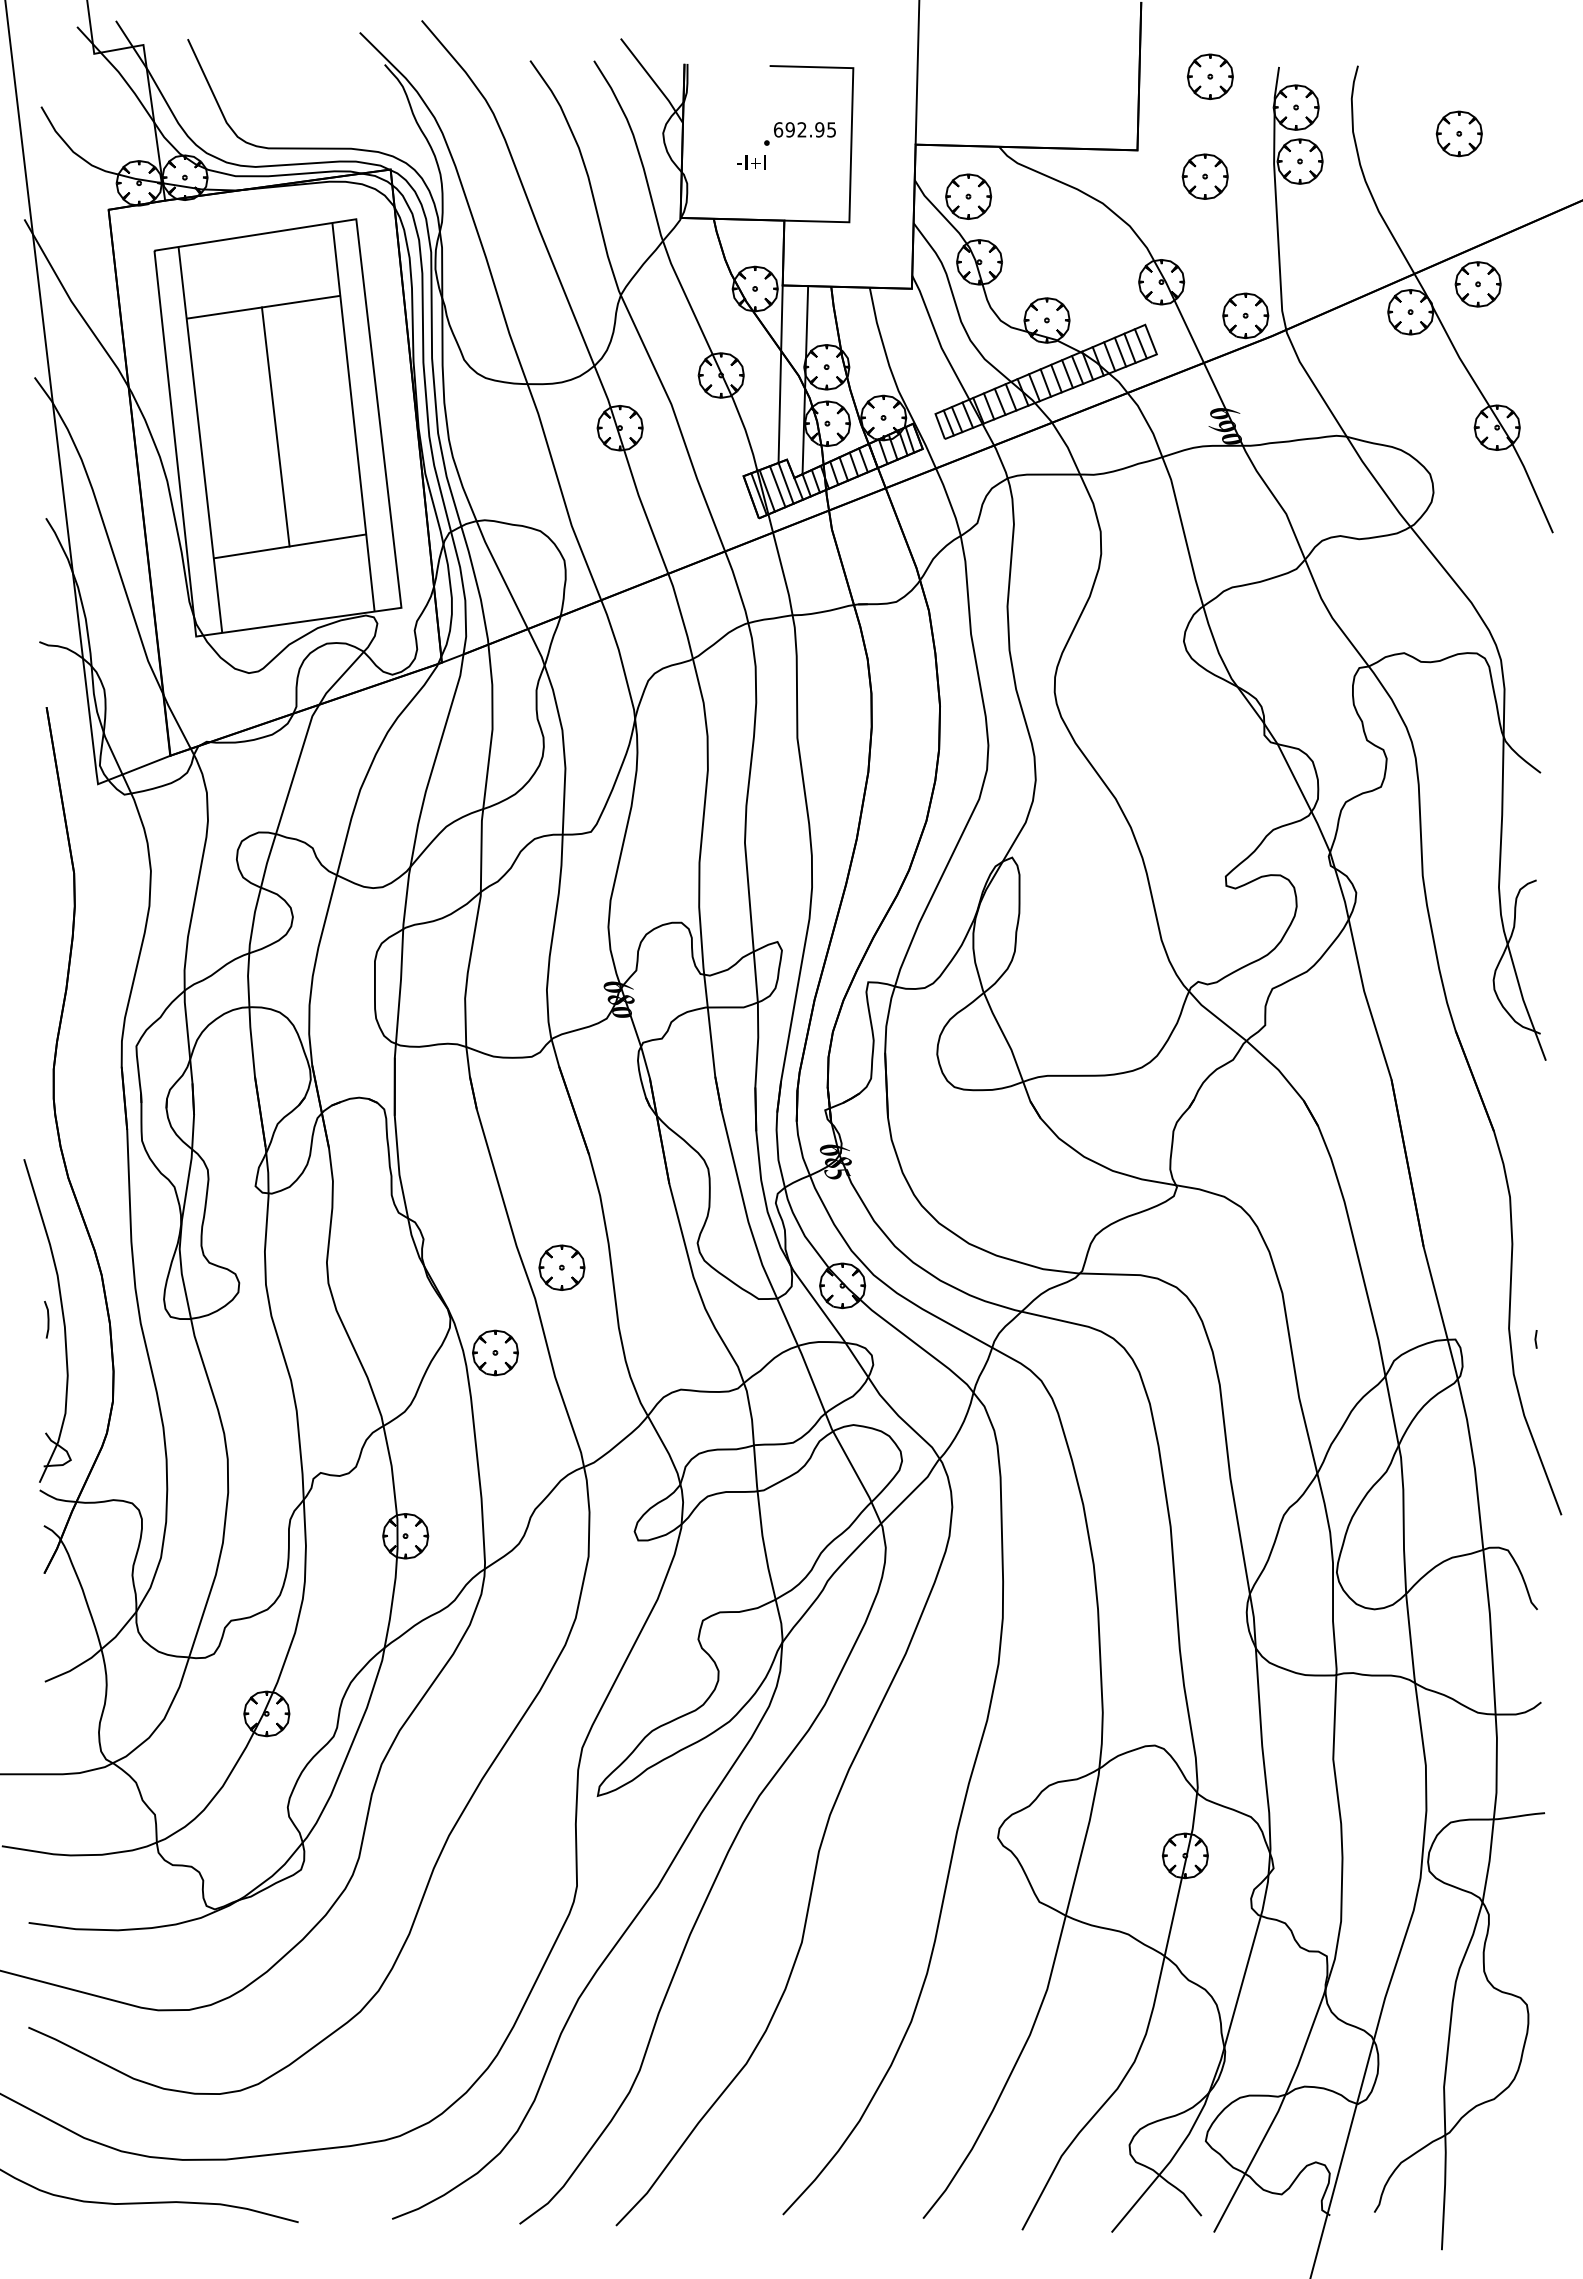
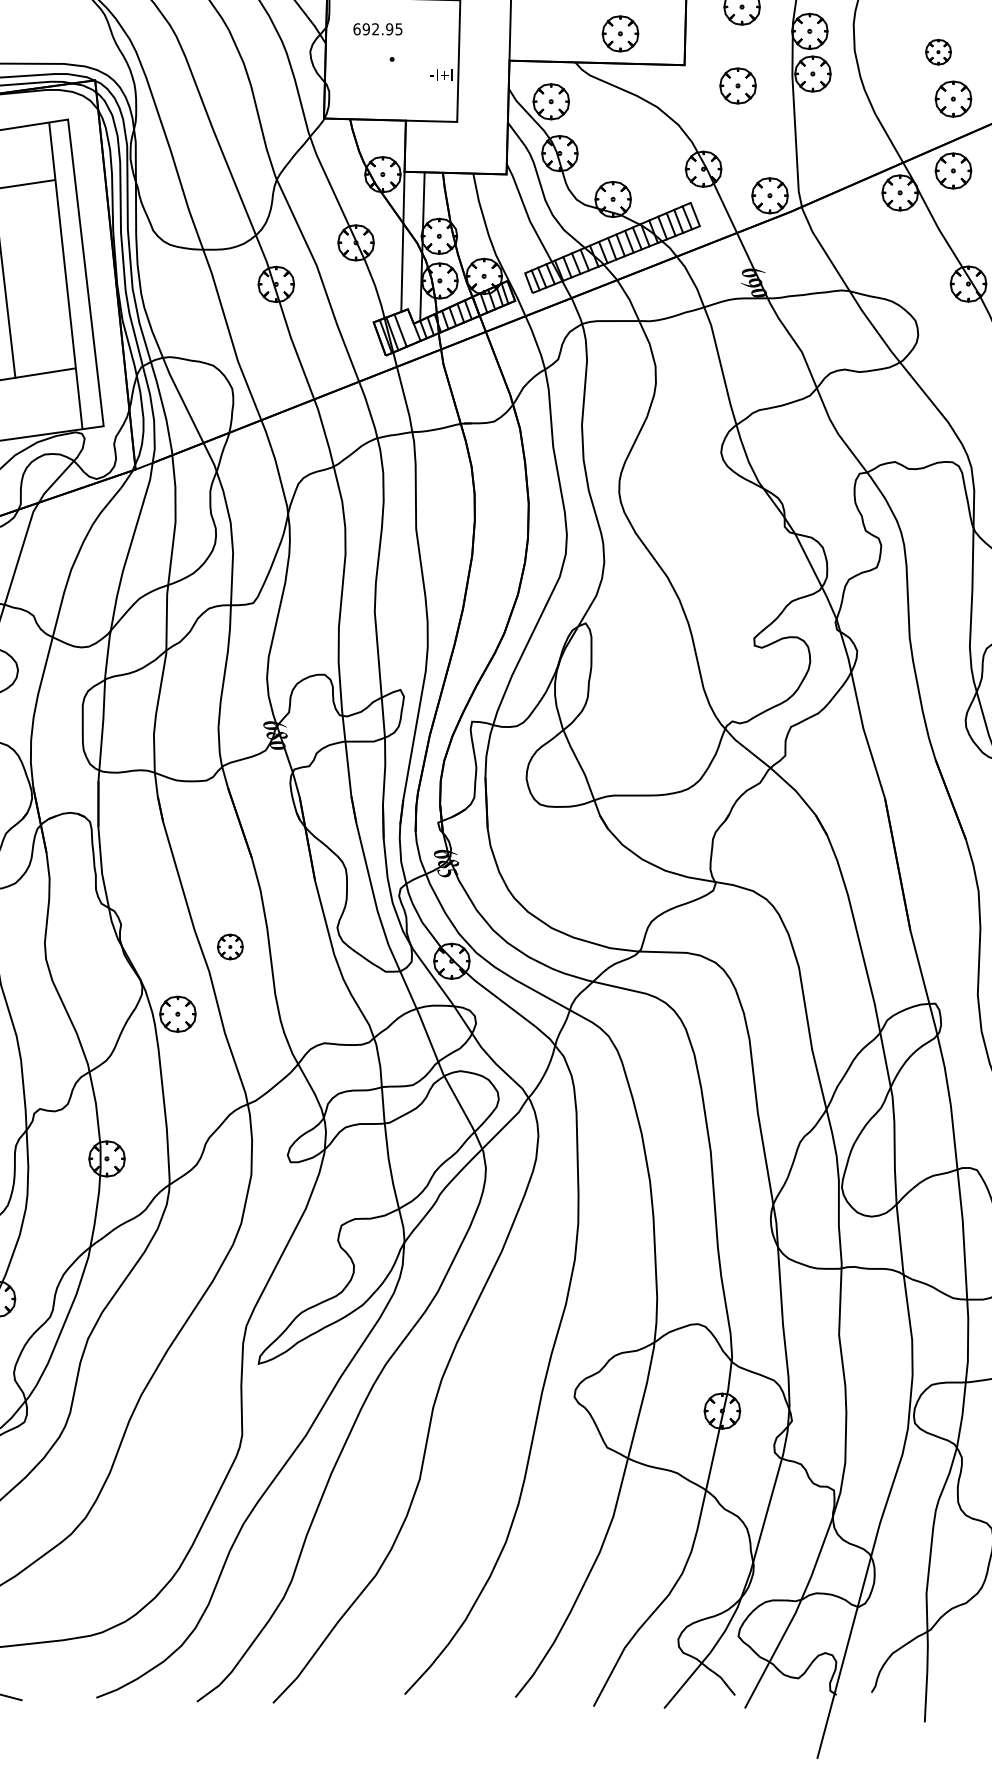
part: (1055, 110) -> (619, 33), added
text: (804, 129) -> (377, 29), moved
part: (1458, 133) -> (937, 51), size x0.7
text: (751, 162) -> (441, 74), moved
part: (1477, 193) -> (952, 99), added
line: (785, 482) -> (406, 327), removed
part: (561, 1267) -> (230, 946), size x0.7

